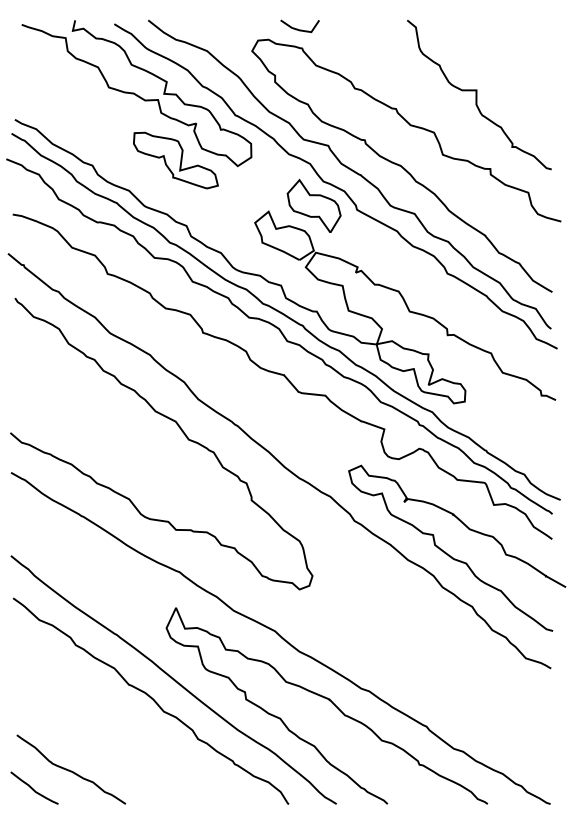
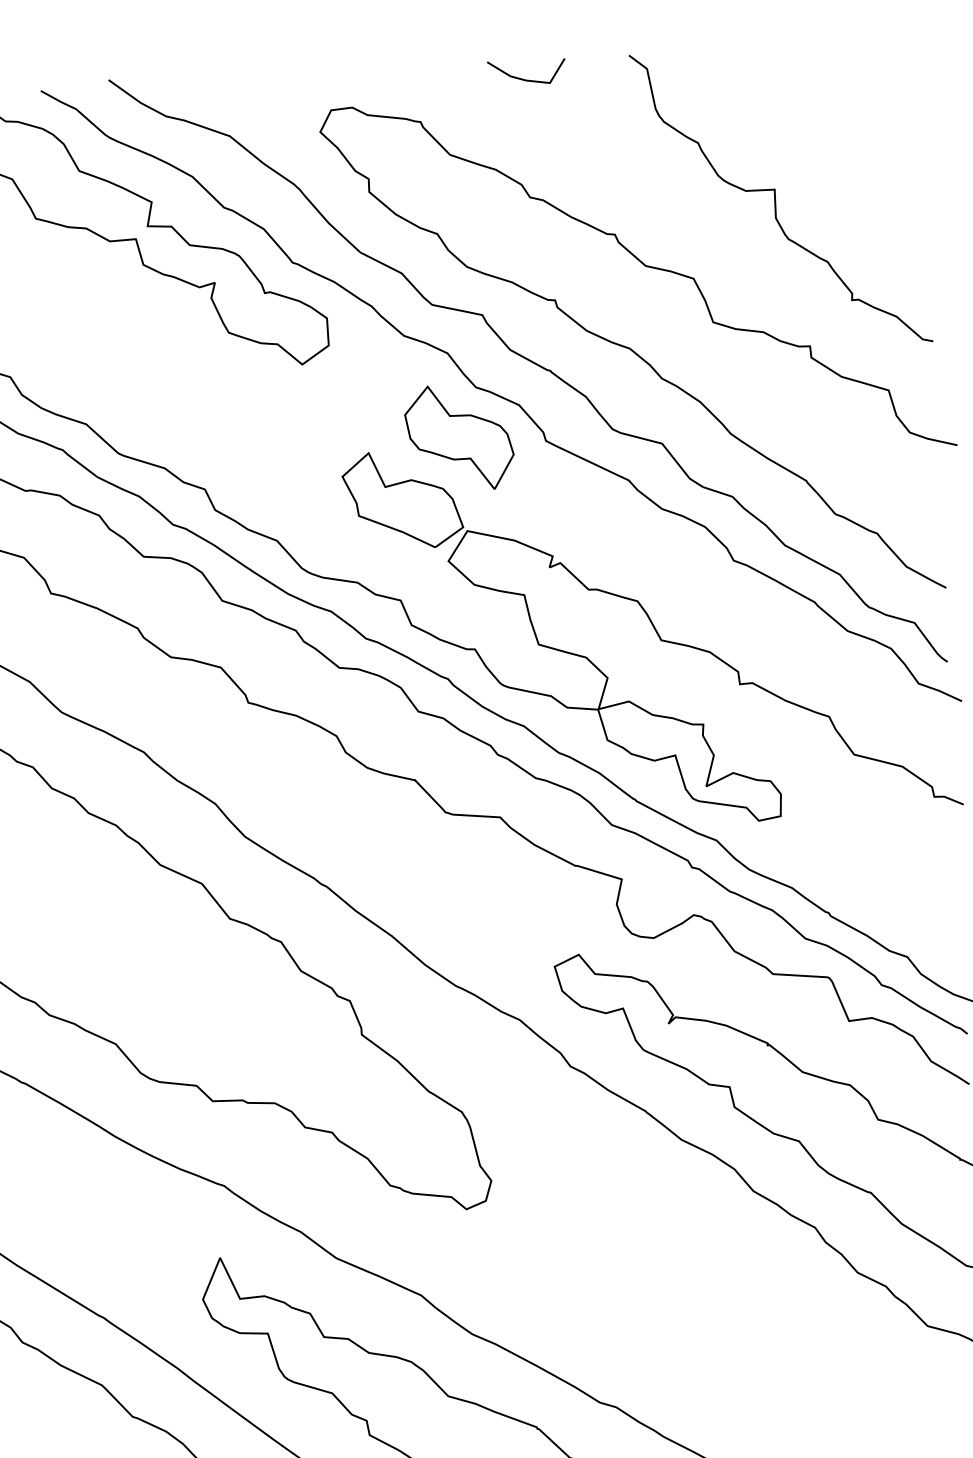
line: (297, 28) -> (521, 76), moved
part: (175, 160) -> (176, 359), removed

